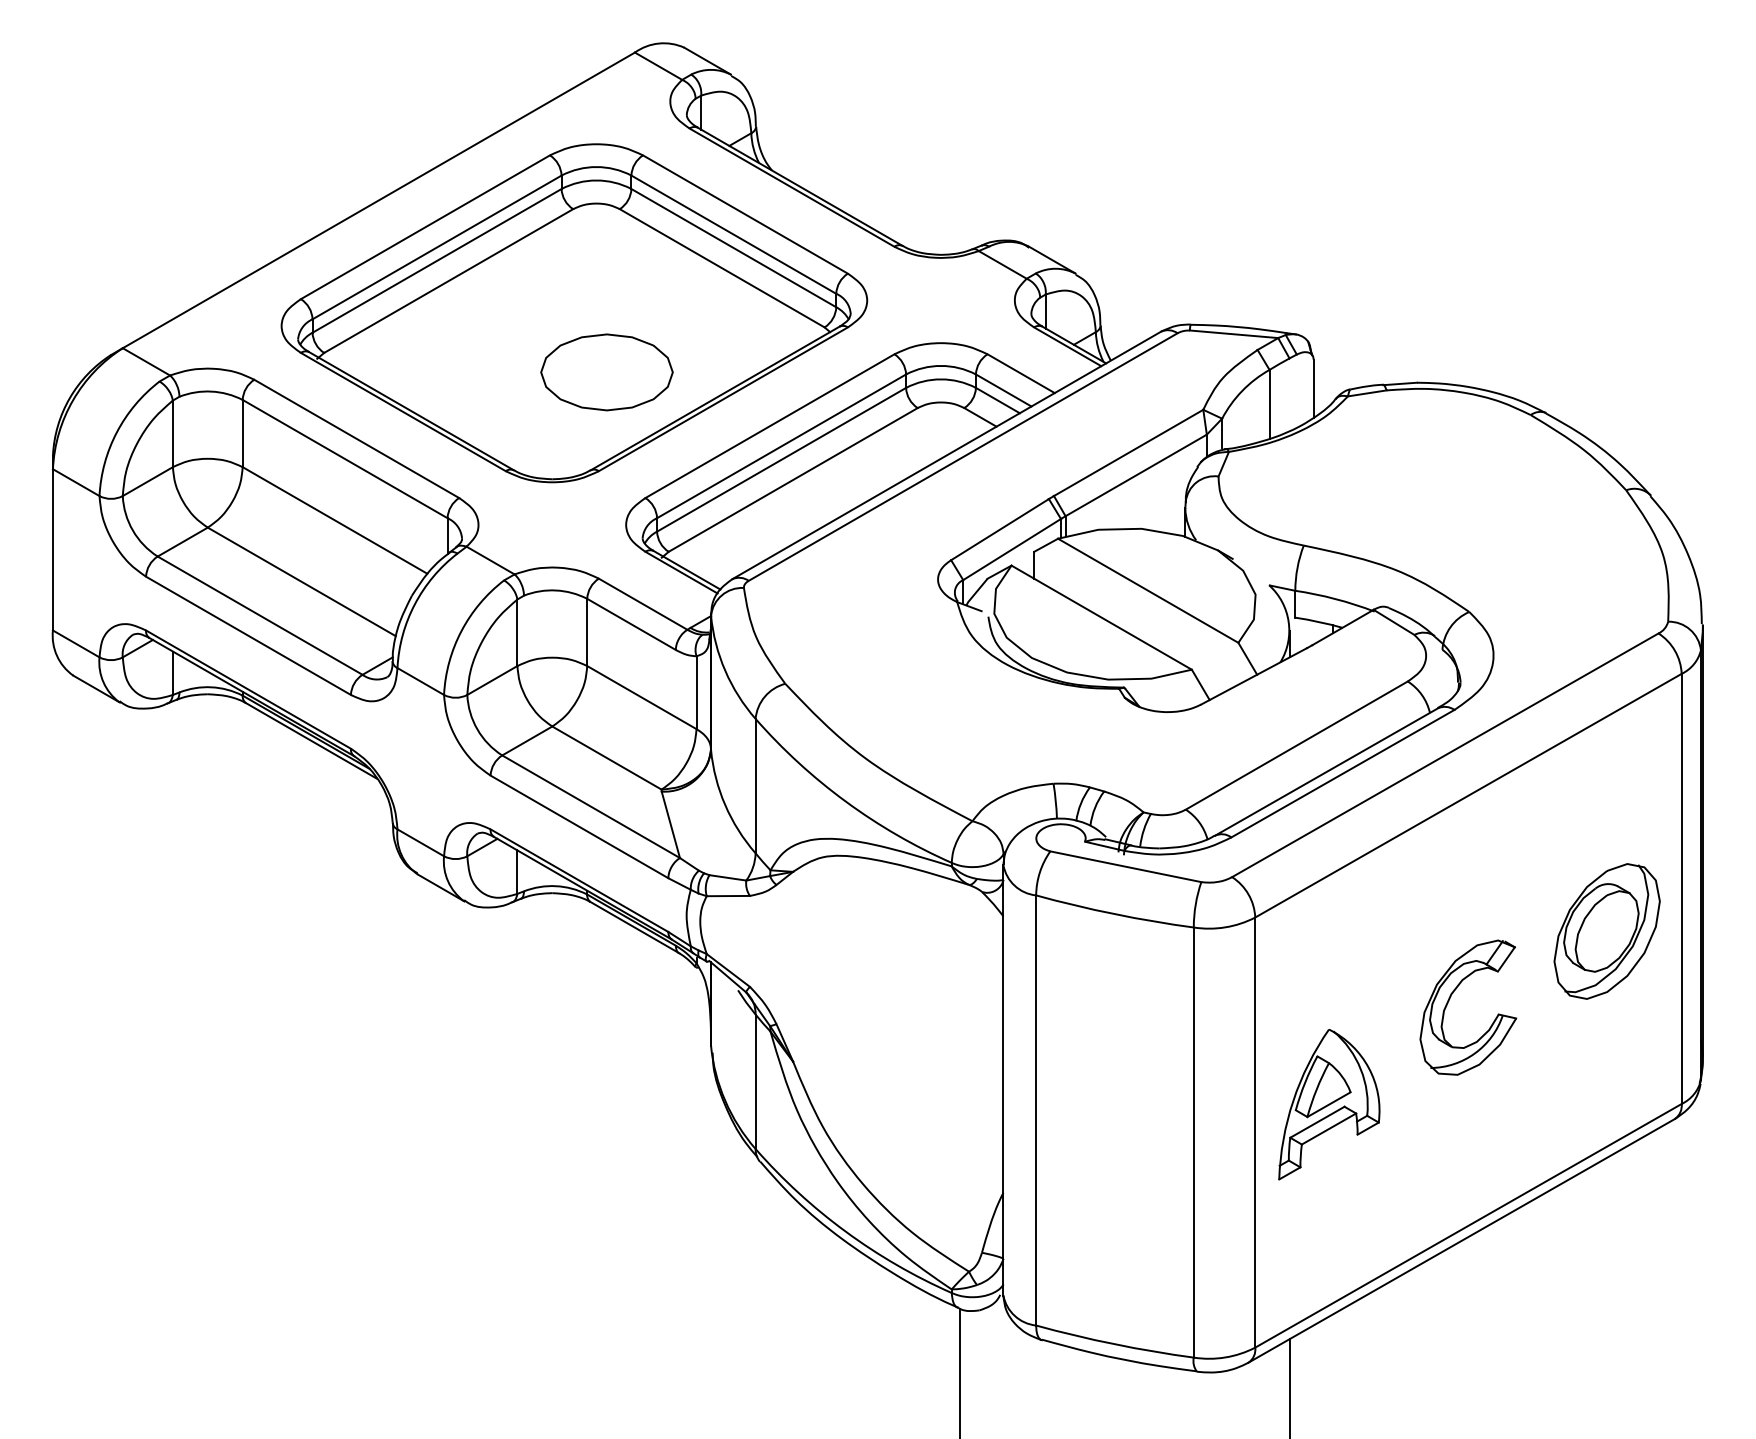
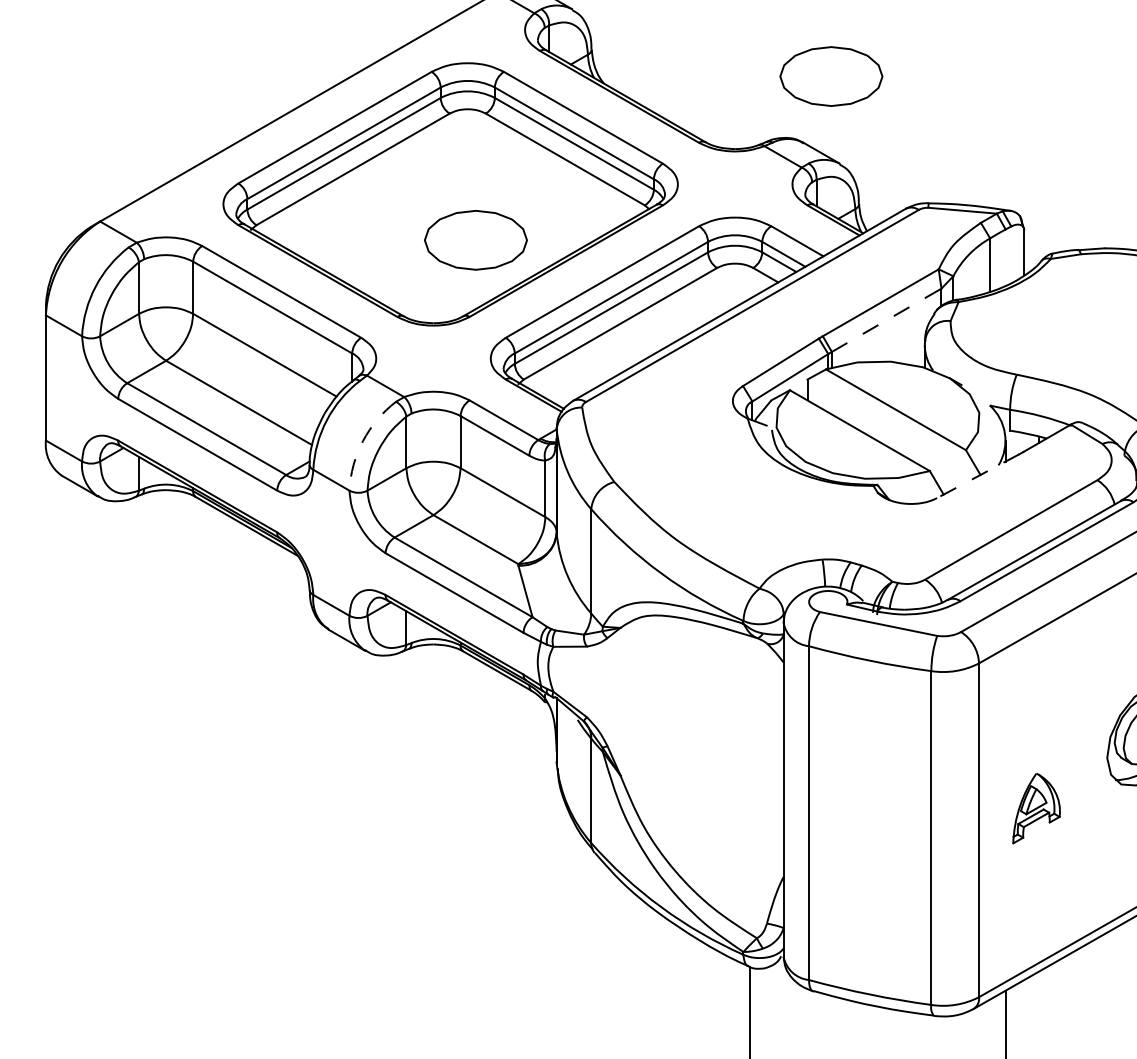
part: (1064, 161) -> (831, 76), added
line: (1136, 475) -> (886, 320), solid -> dashed
arc: (461, 631) -> (363, 441), solid -> dashed
line: (1254, 676) -> (978, 476), solid -> dashed
part: (1329, 1104) -> (1036, 808), size x0.6

